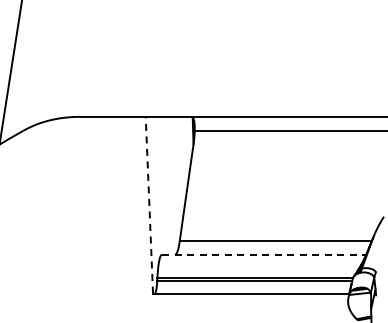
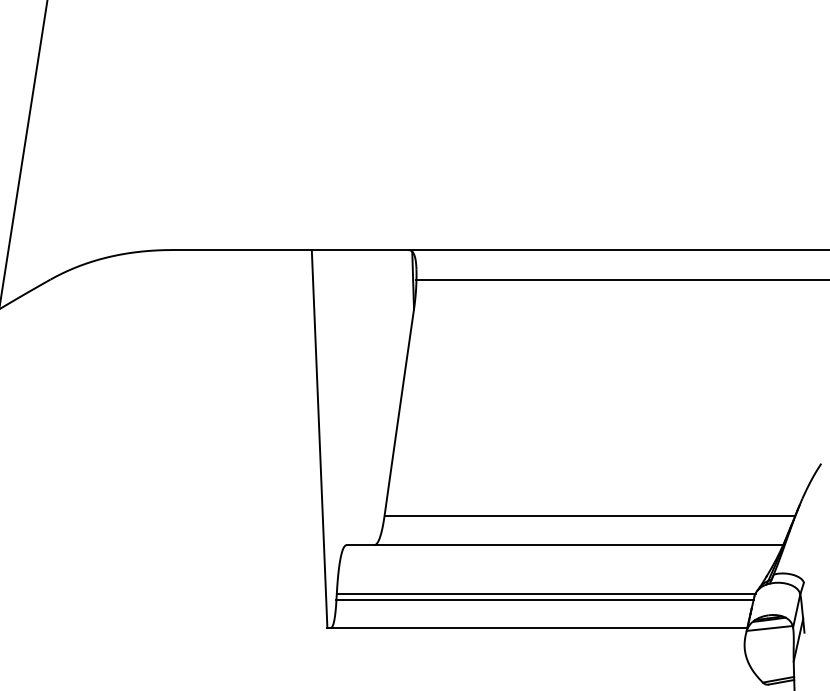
line: (149, 204) -> (319, 437), dashed -> solid
line: (264, 254) -> (565, 544), dashed -> solid

